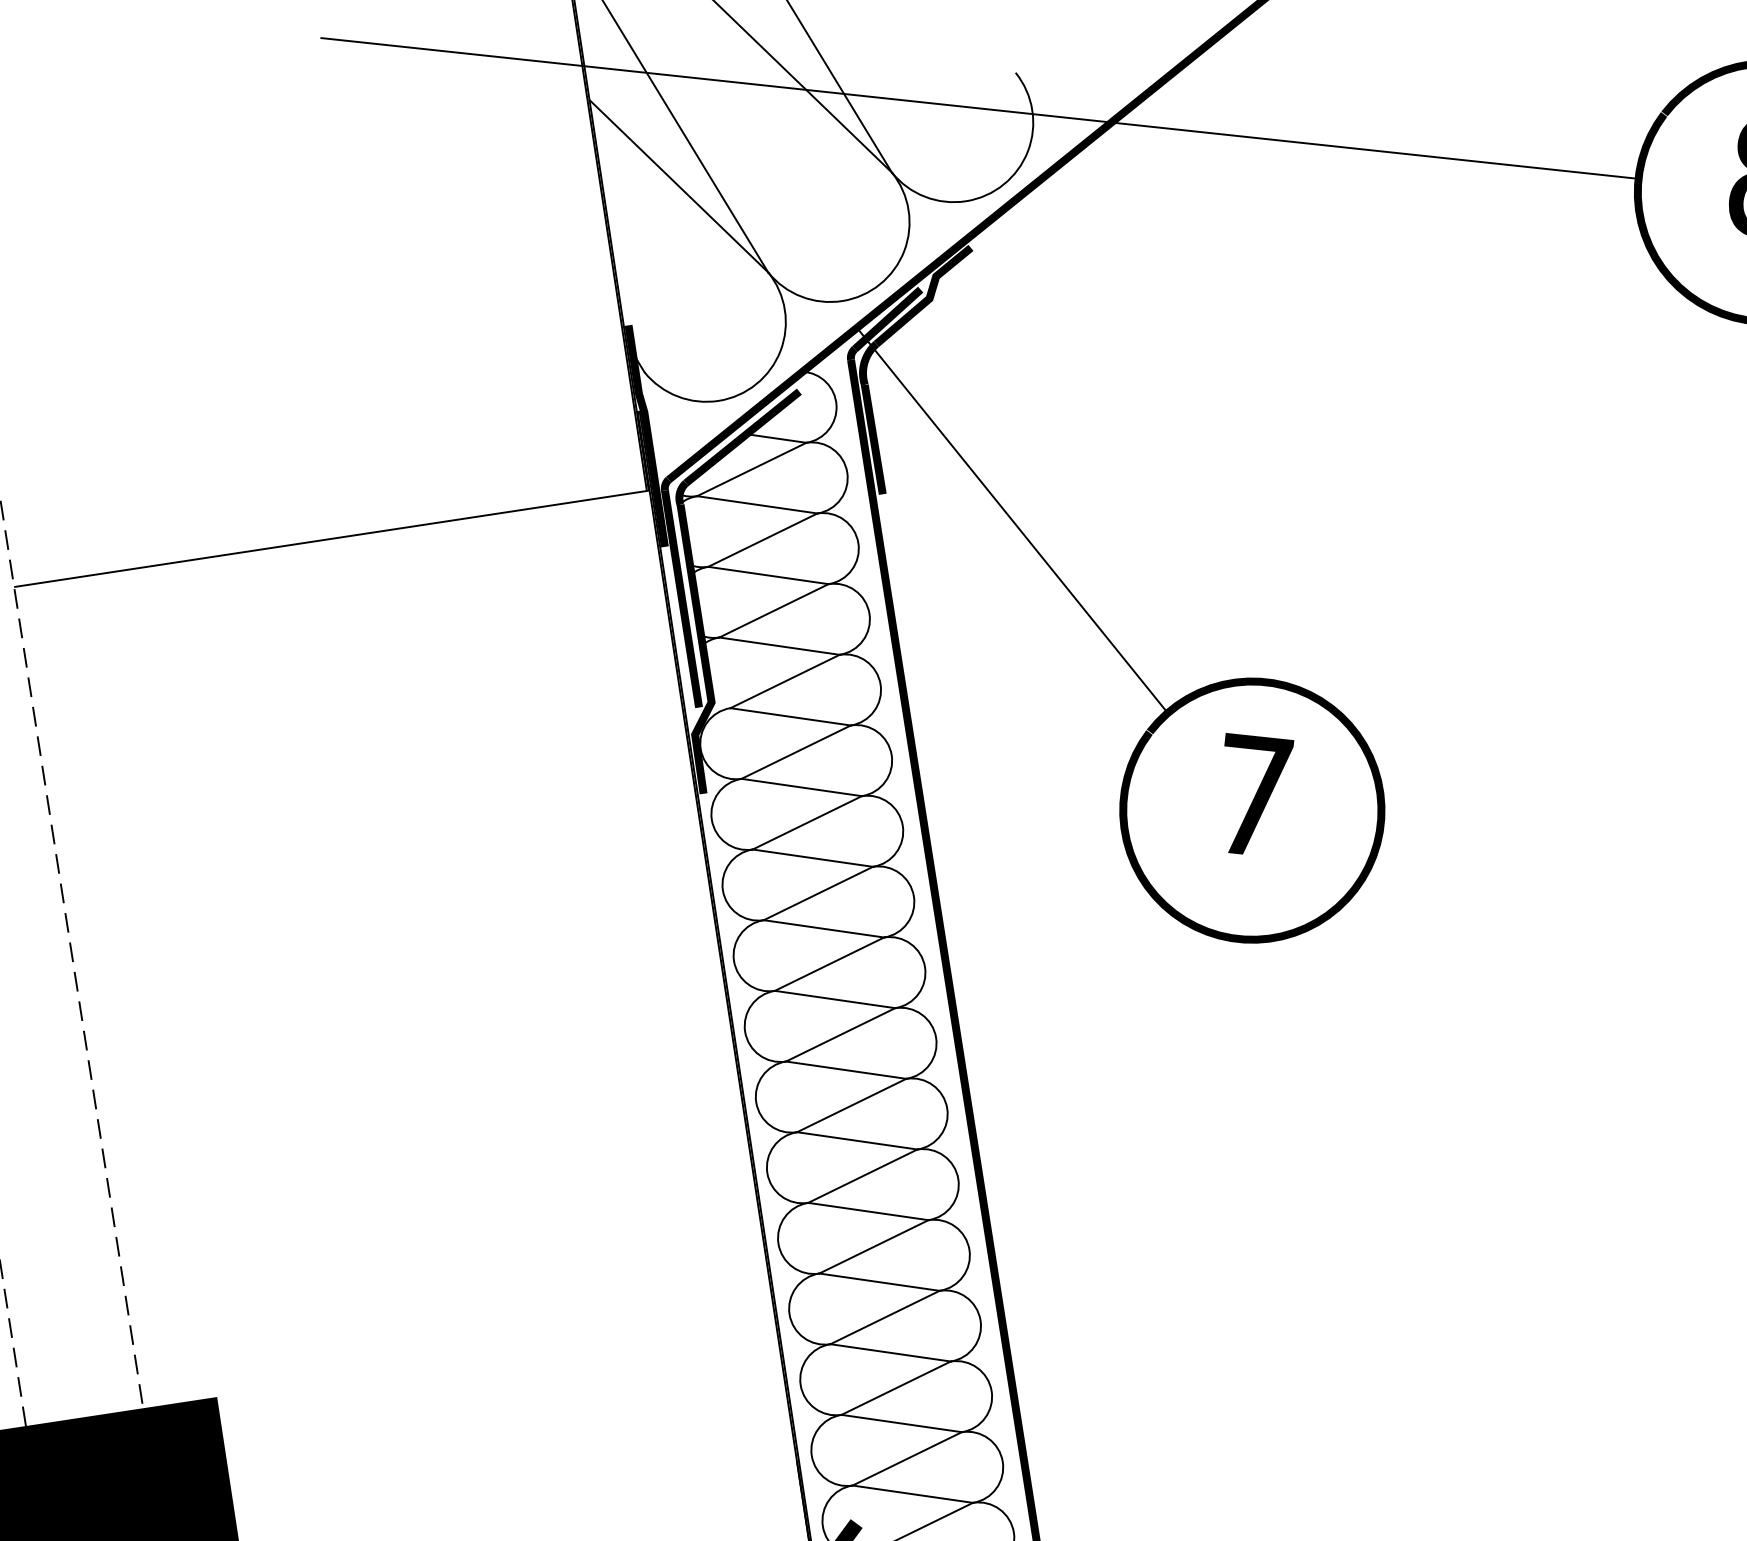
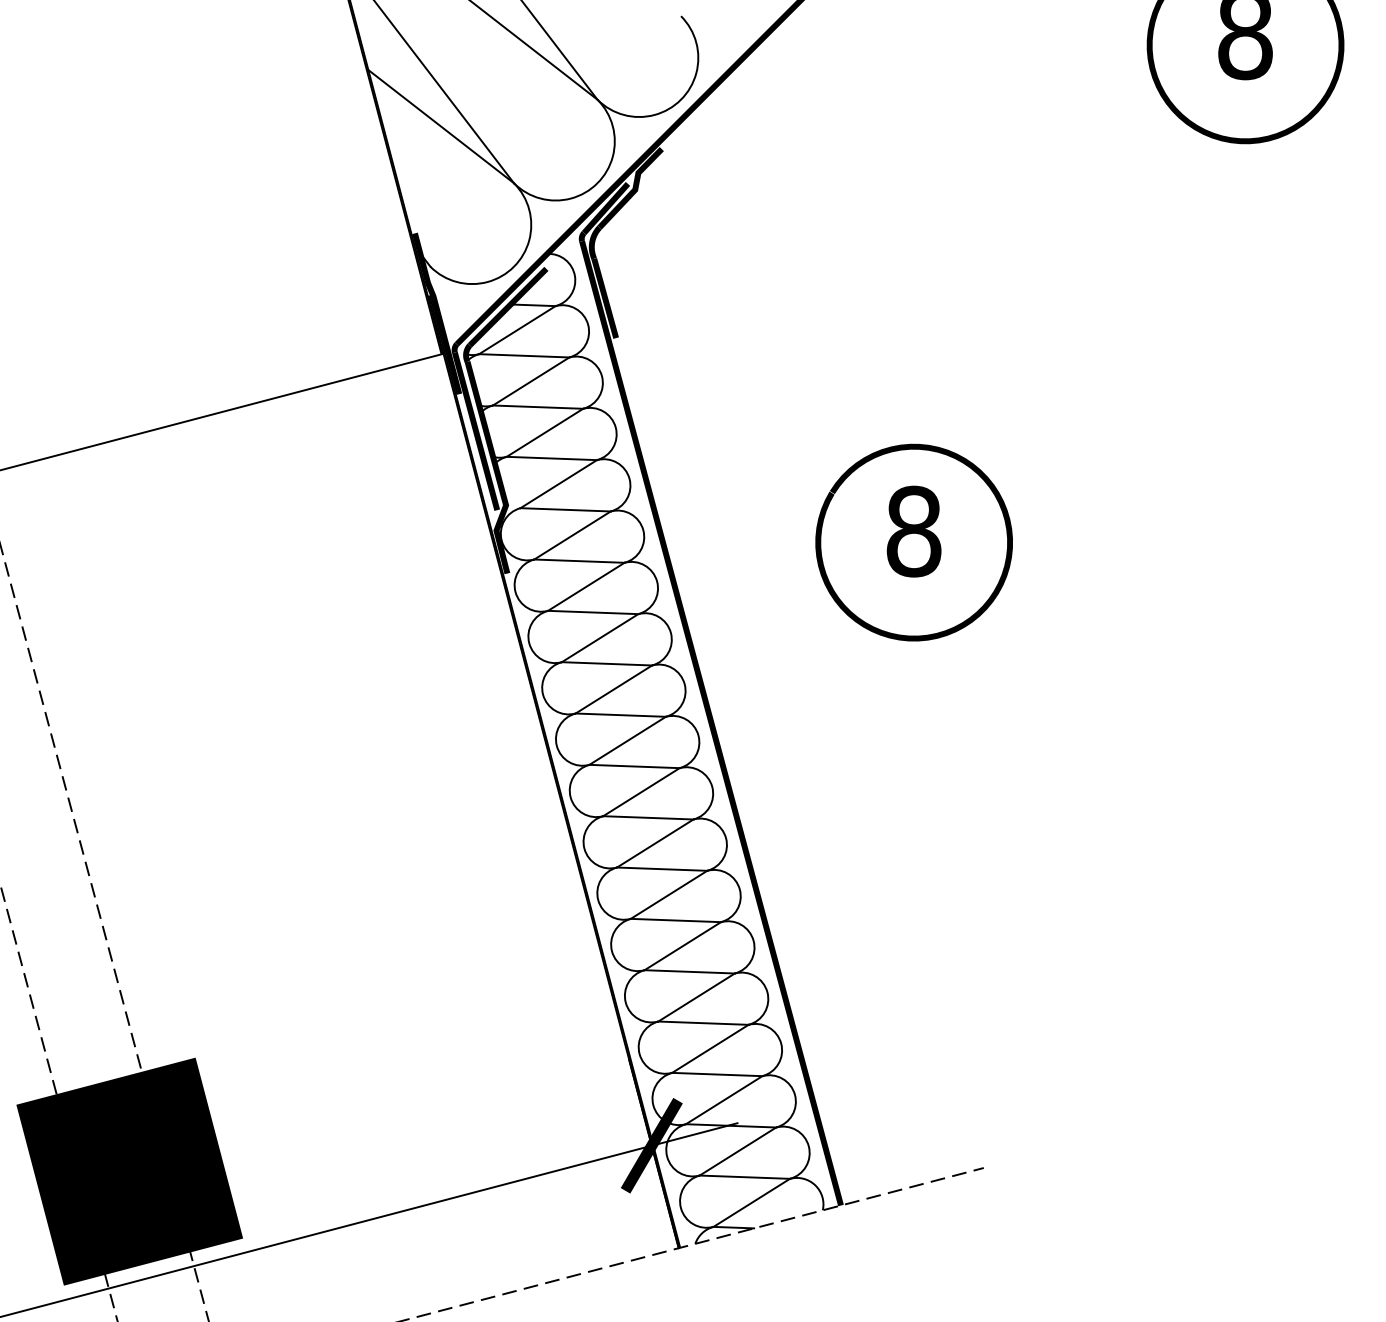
line: (979, 108) -> (657, 45), removed
line: (1011, 520) -> (713, 347), removed
text: (1253, 795) -> (913, 531), 7 -> 8

